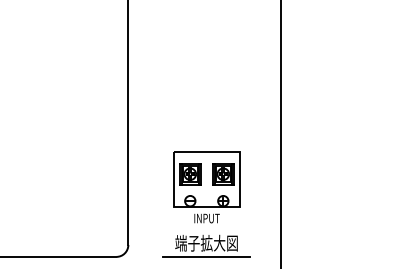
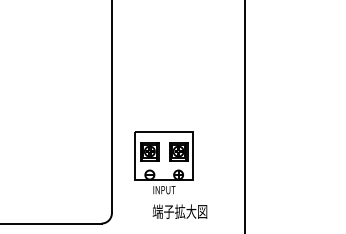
part: (205, 186) -> (163, 162), moved
line: (207, 256) -> (180, 223), removed

